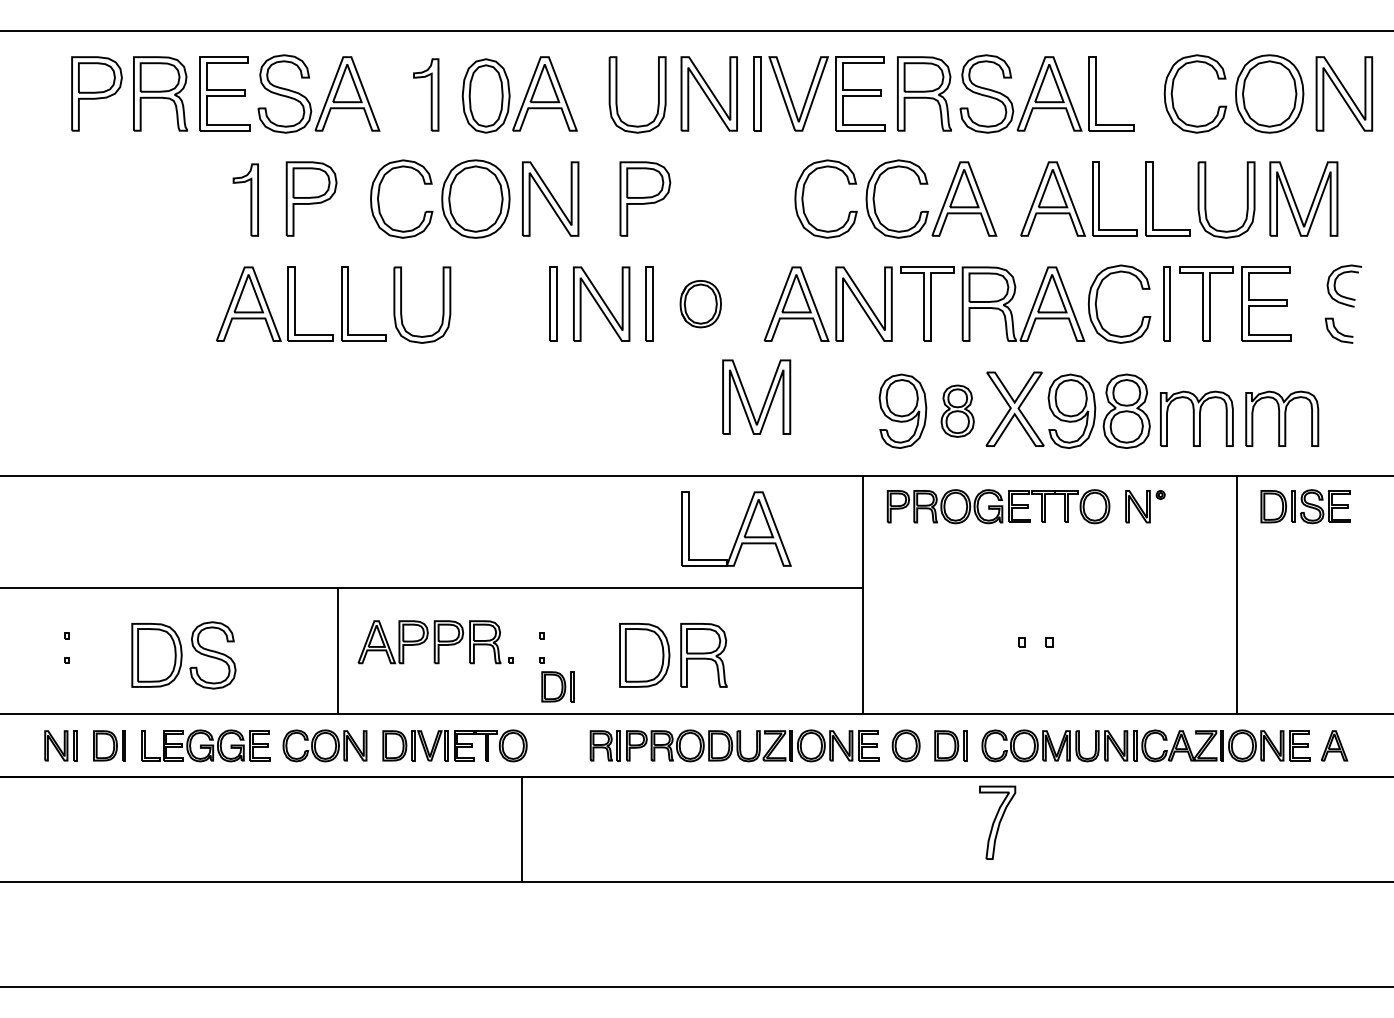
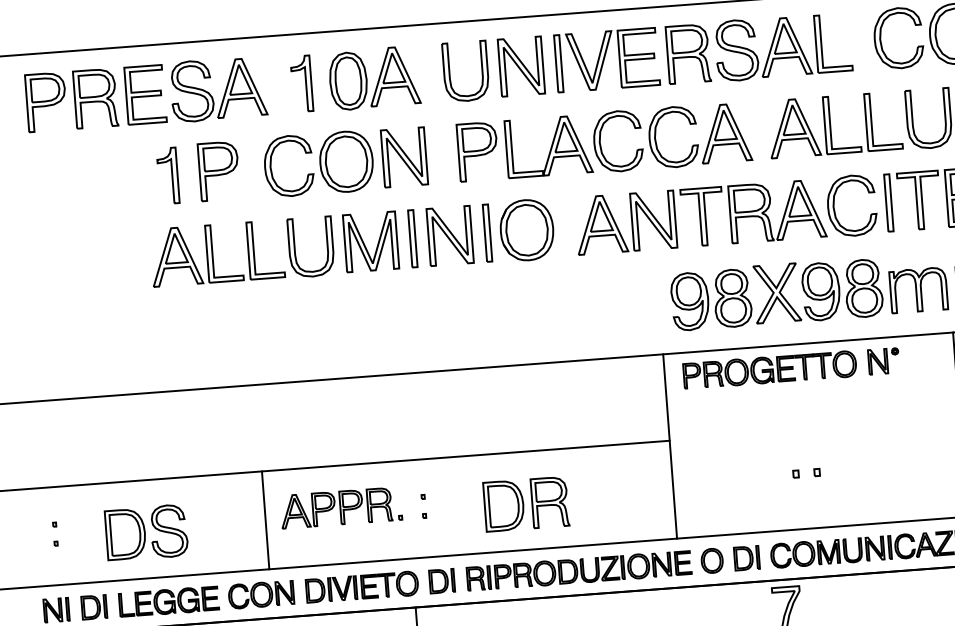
part: (700, 303) -> (526, 229), size x1.67
part: (748, 399) -> (364, 244), moved
part: (957, 410) -> (732, 297), size x1.43
part: (736, 528) -> (548, 146), moved
part: (557, 686) -> (441, 580), moved

